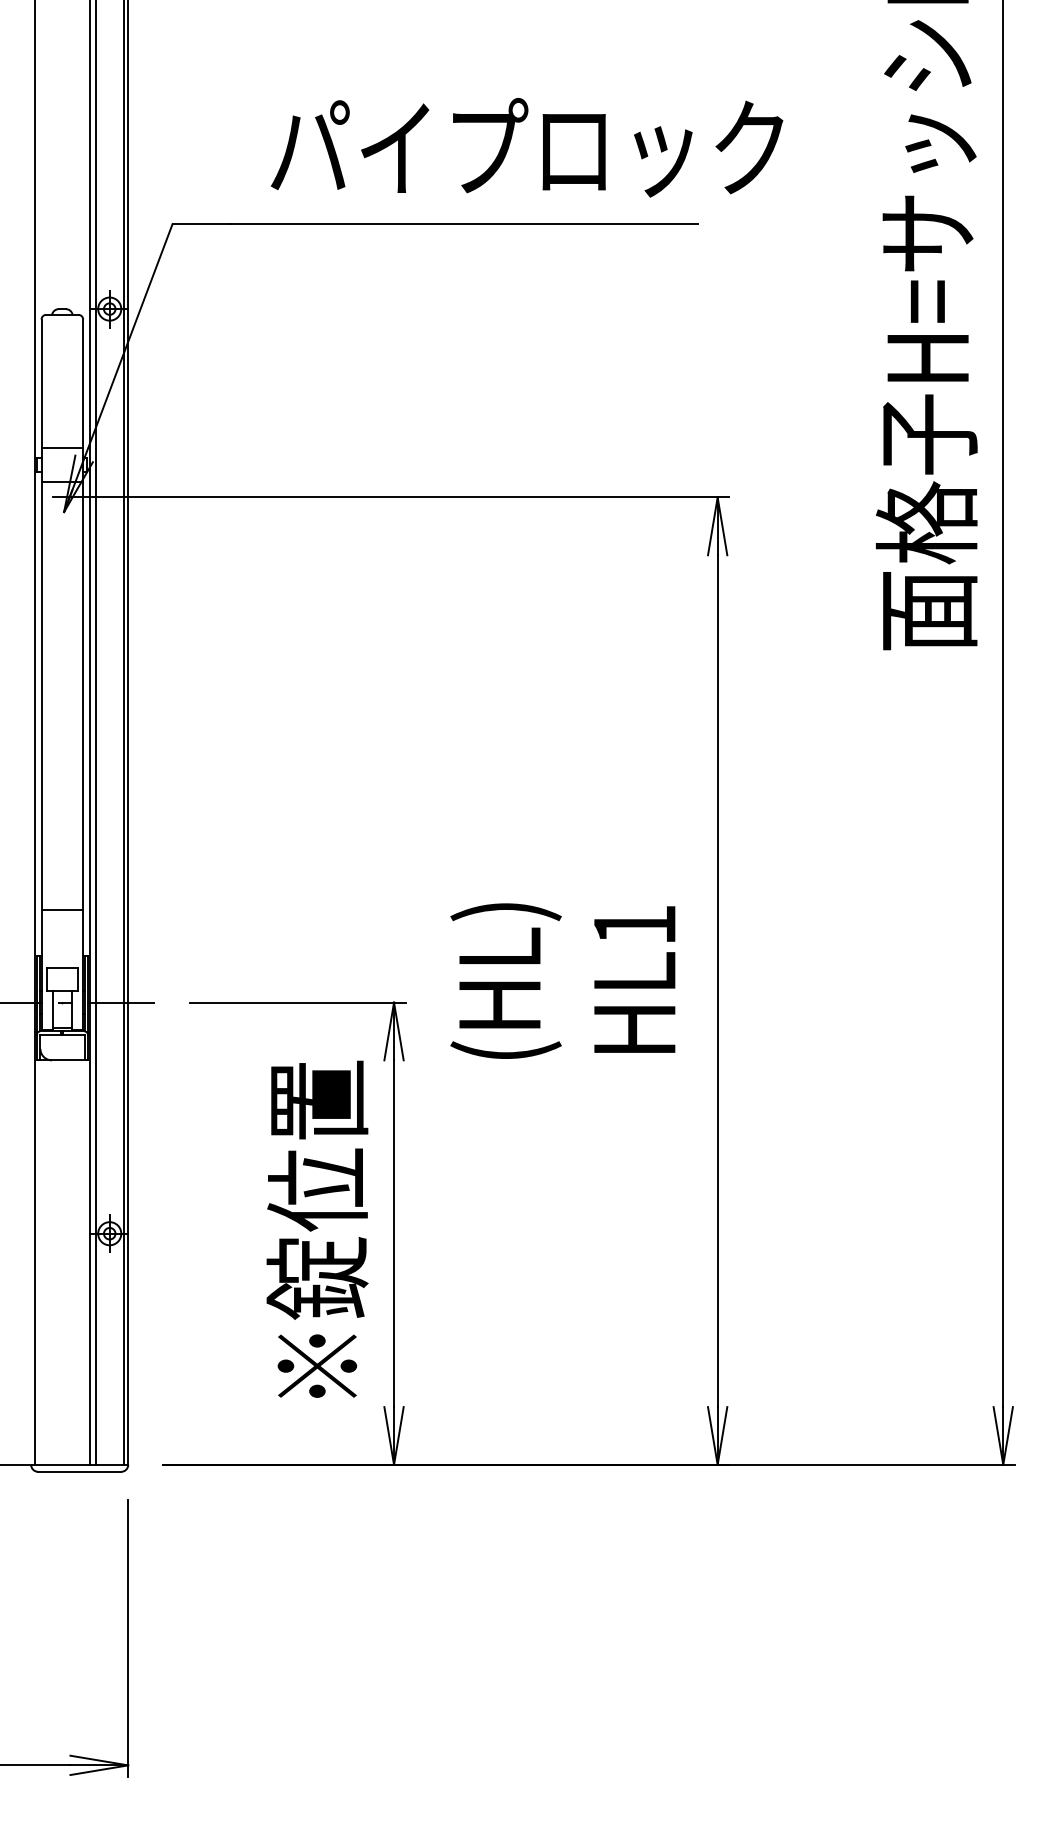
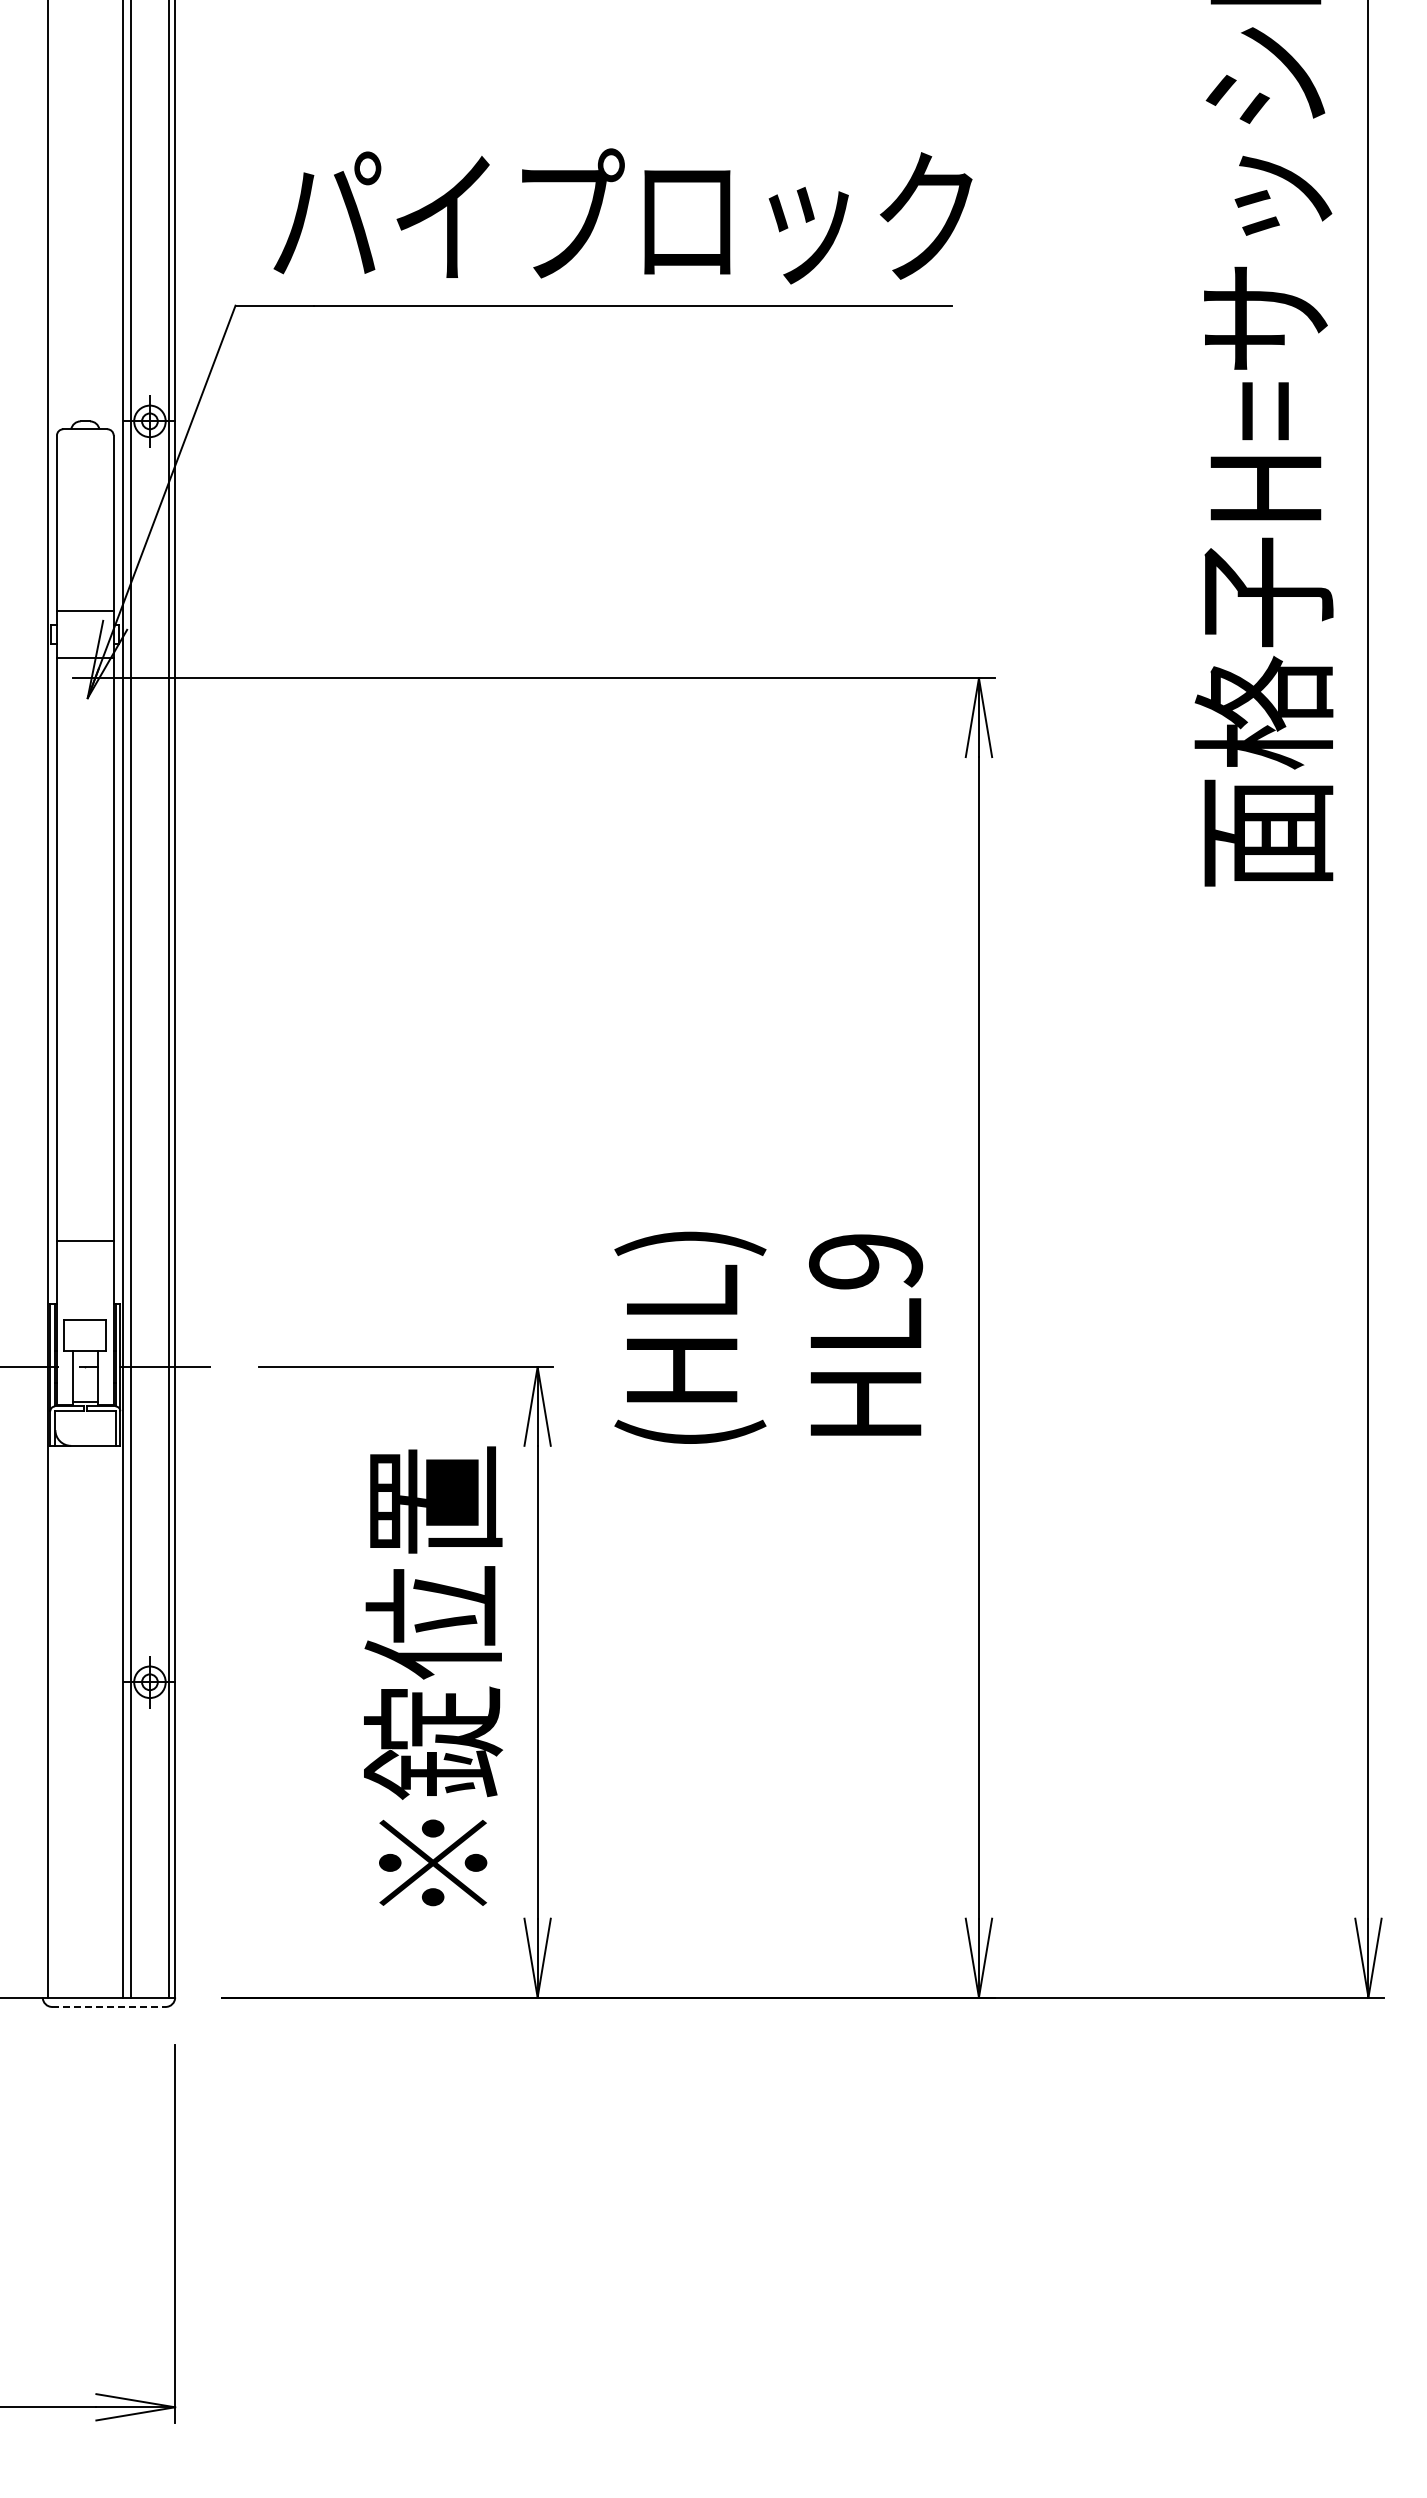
text: (526, 147) -> (622, 216), moved
text: (635, 925) -> (866, 1261), HL1 -> HL9
line: (79, 1471) -> (108, 2006), solid -> dashed

